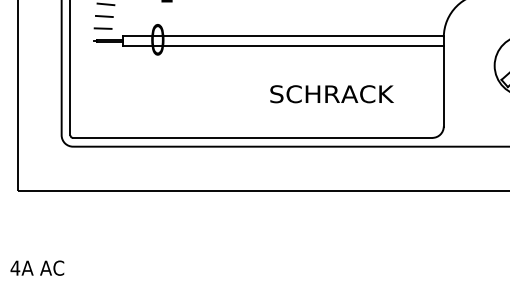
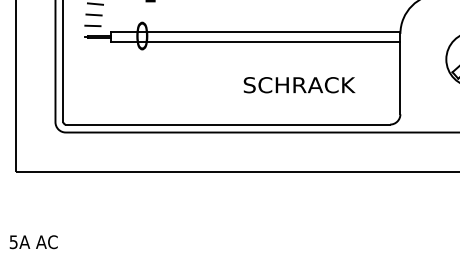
text: (15, 268) -> (13, 242), 4A -> 5A

